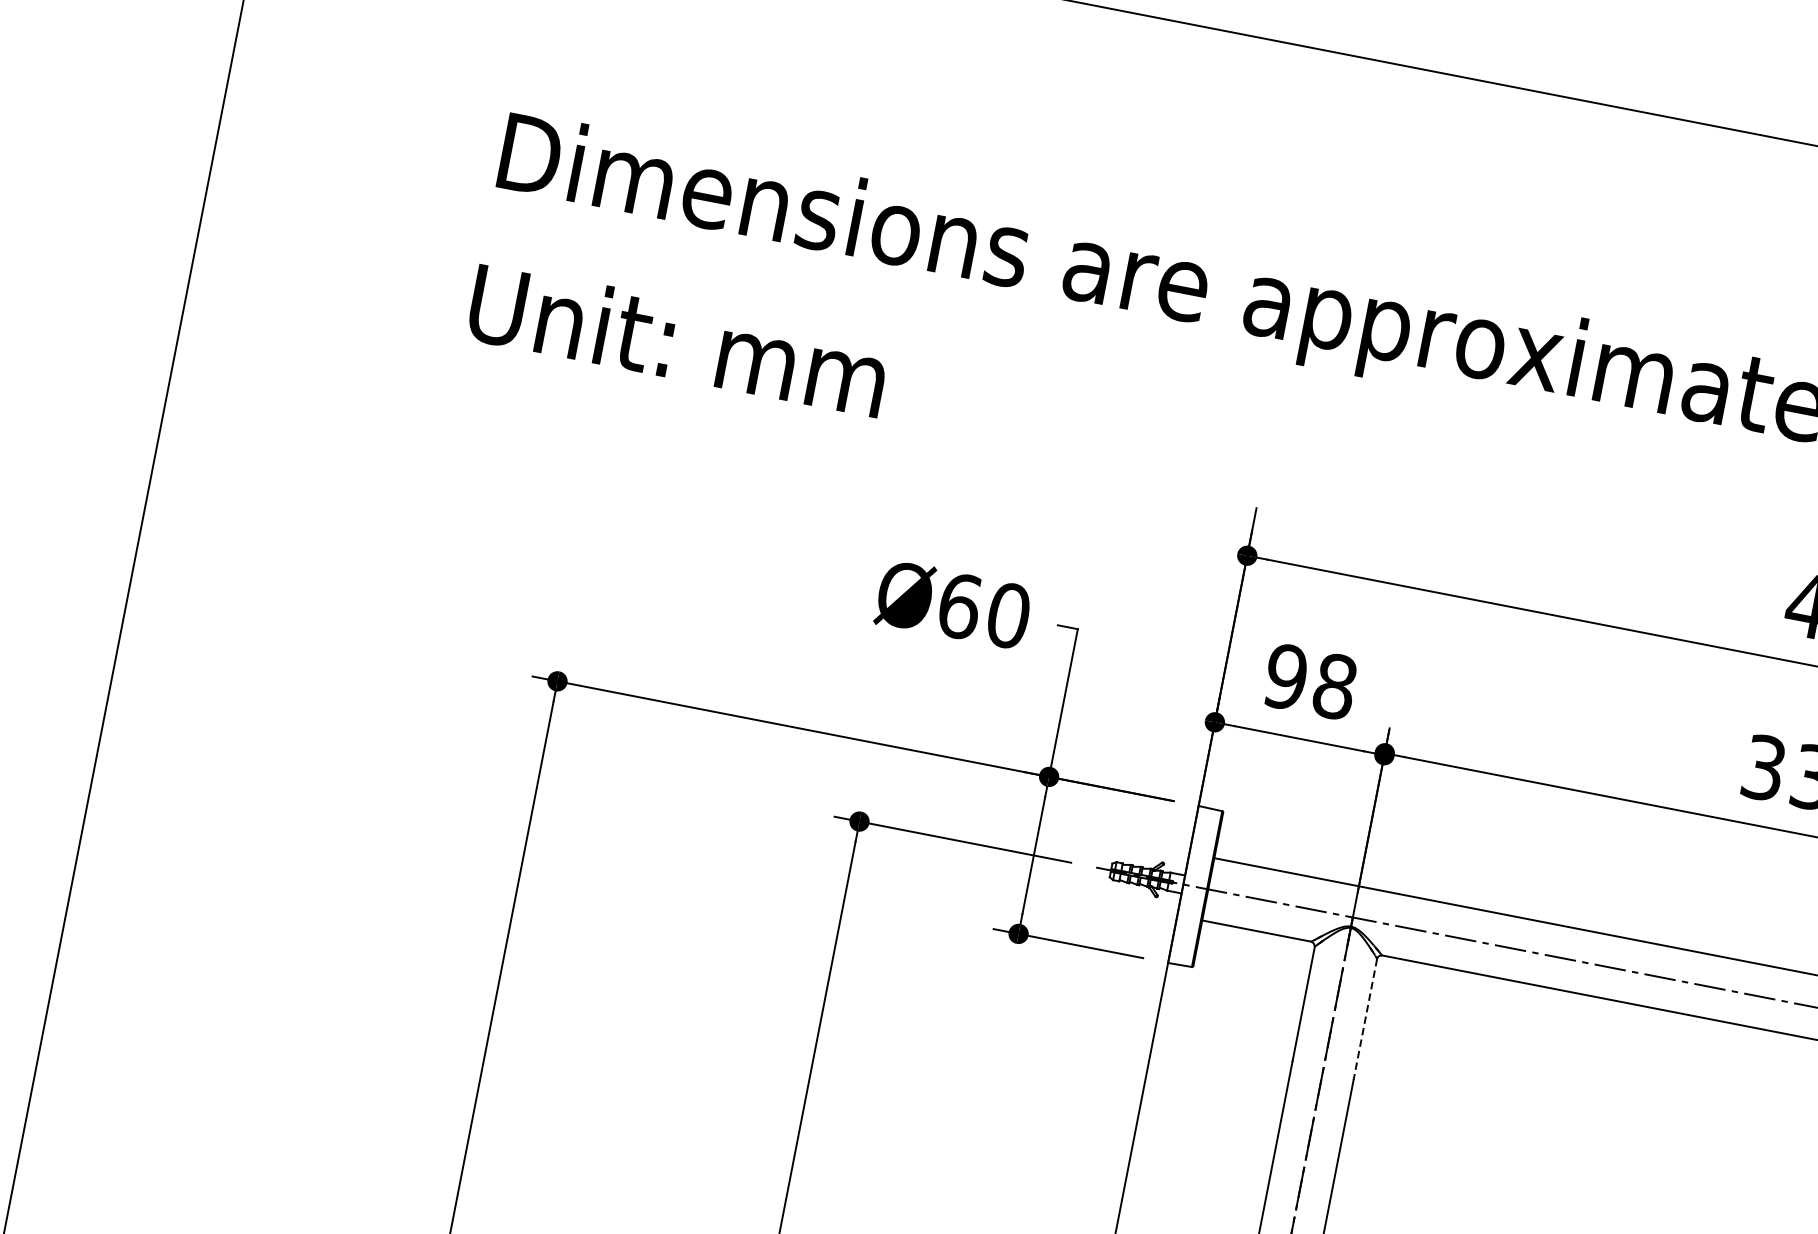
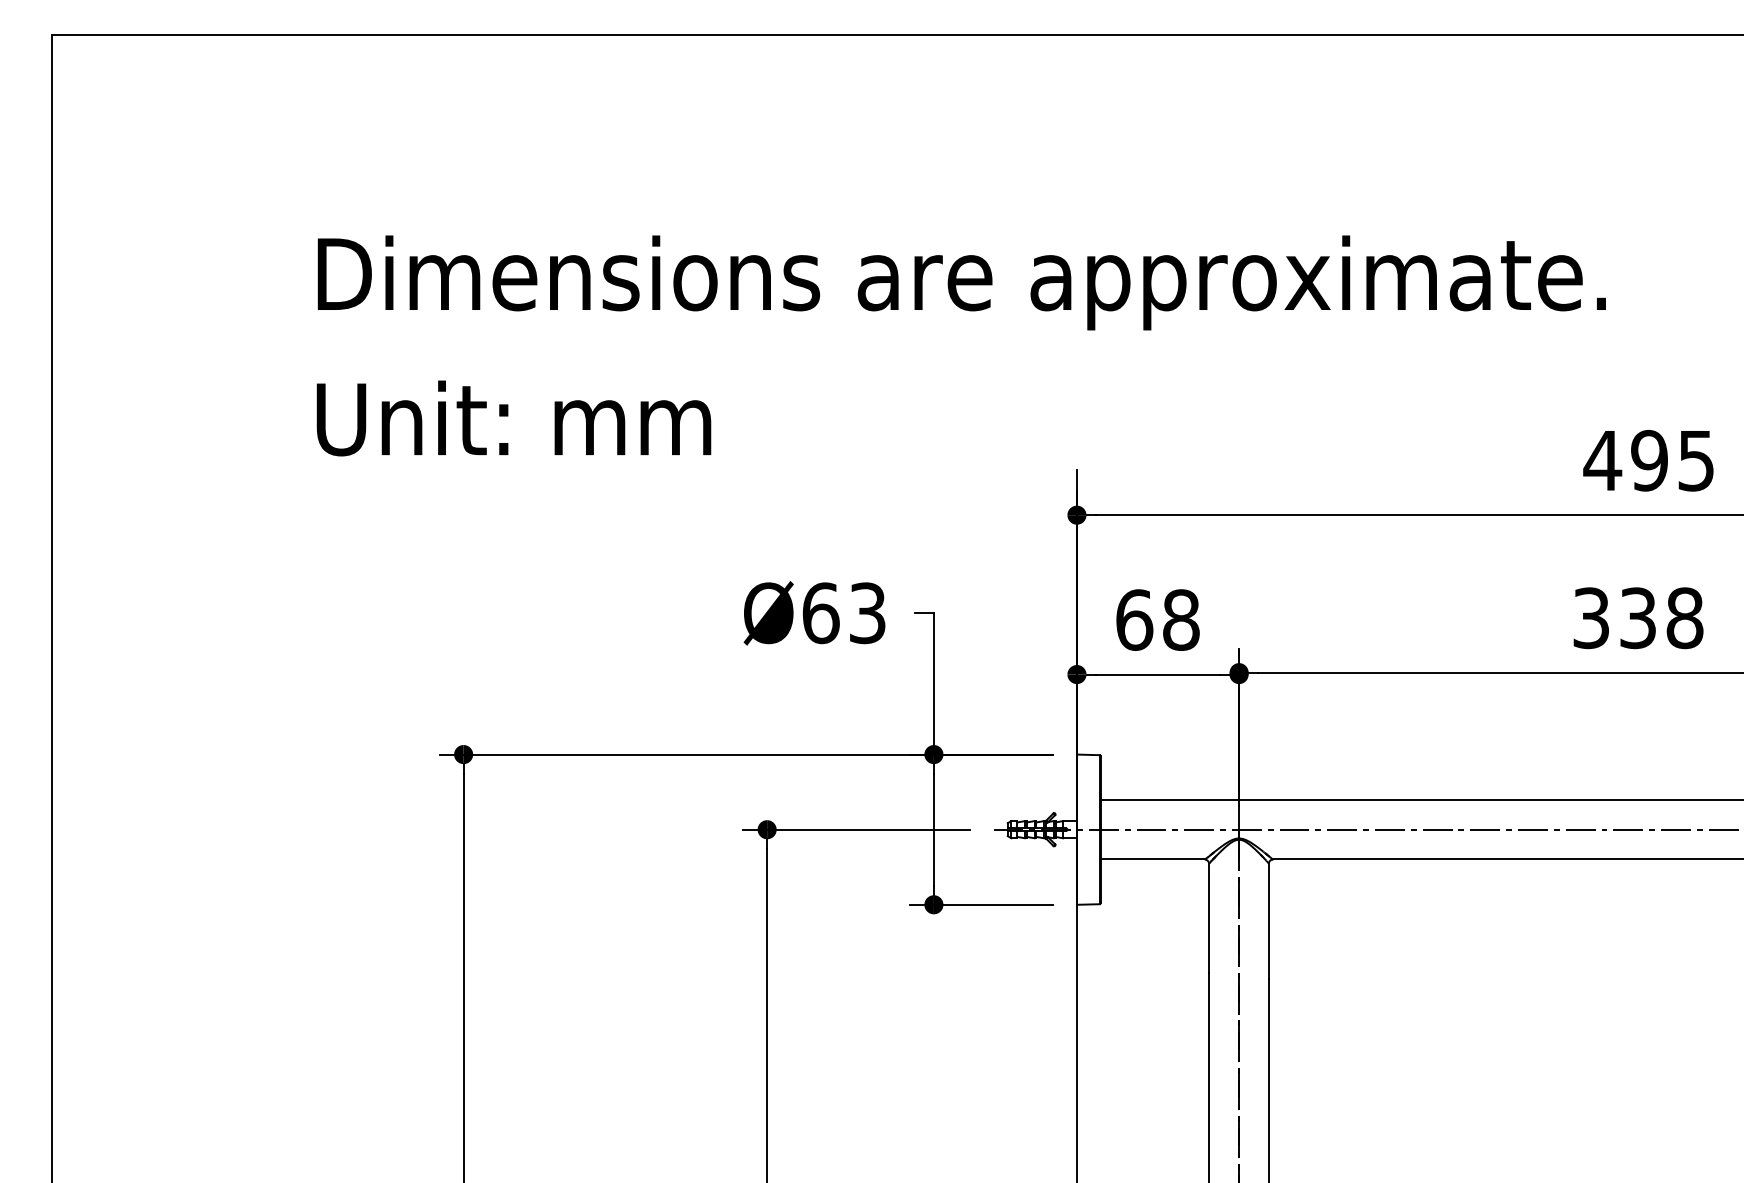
text: (1008, 615) -> (867, 613), Ø60 -> Ø63
text: (1286, 676) -> (1134, 619), 98 -> 68
line: (1364, 1019) -> (1268, 921), dashed -> solid

